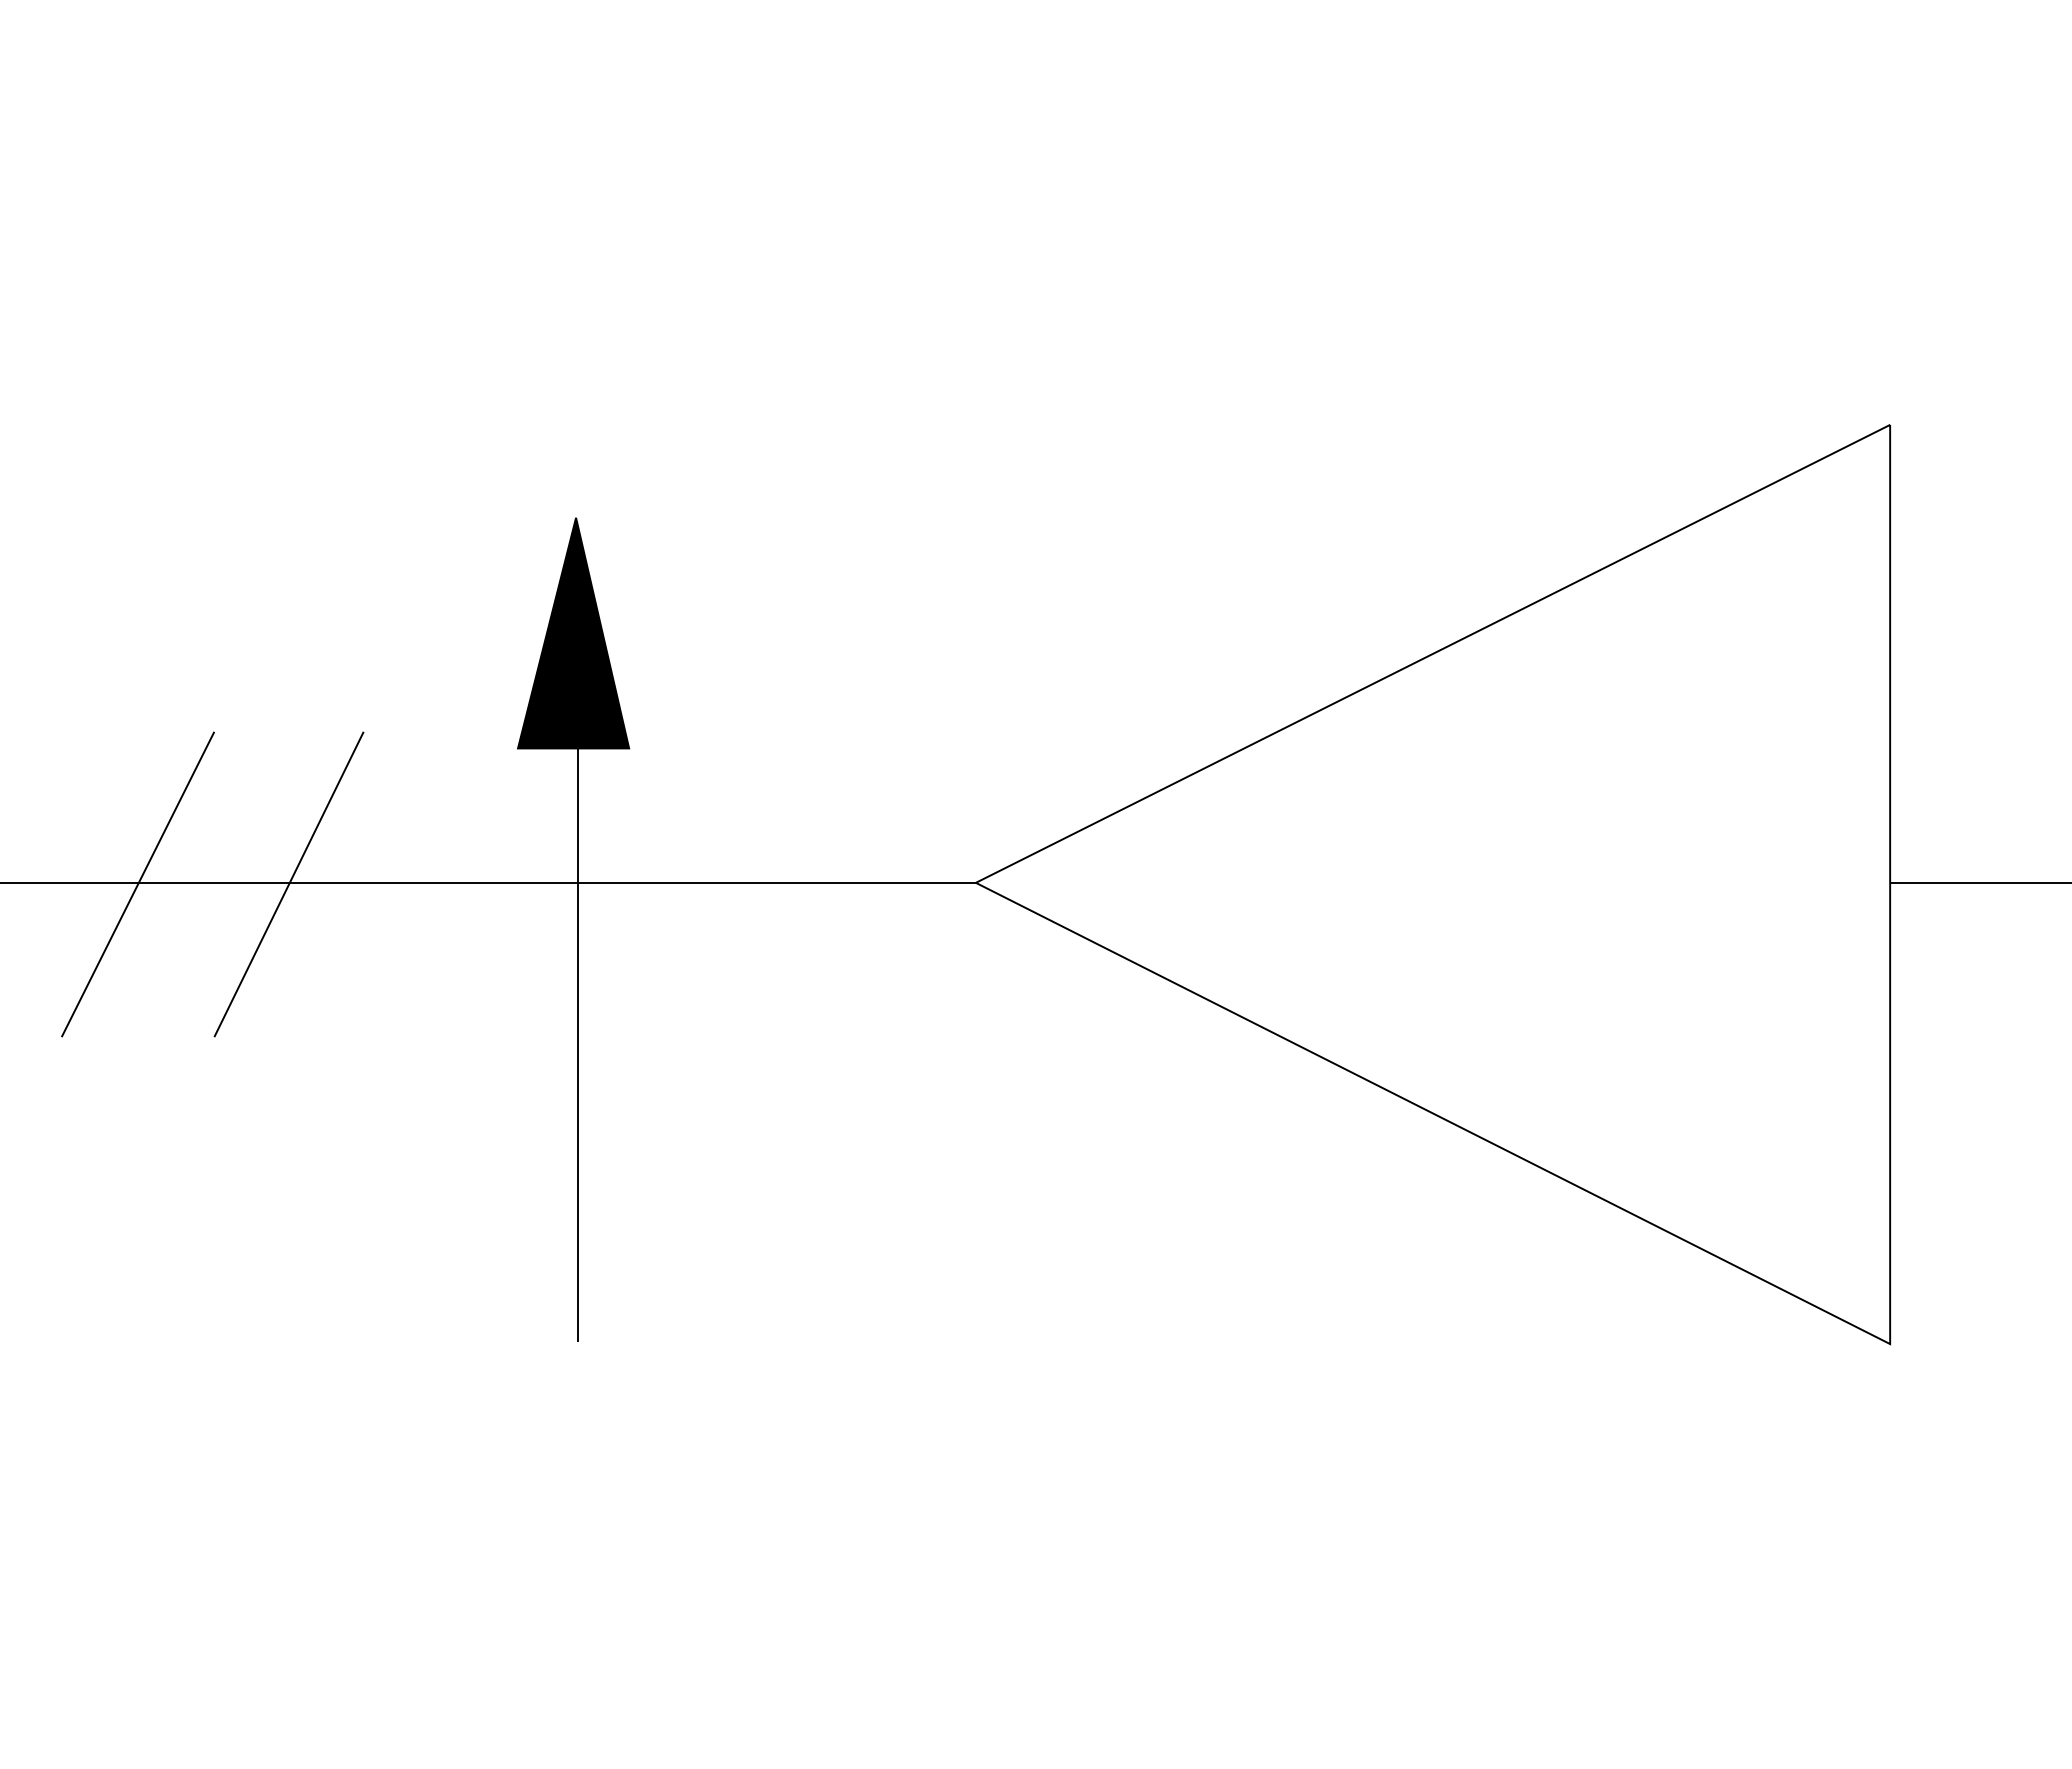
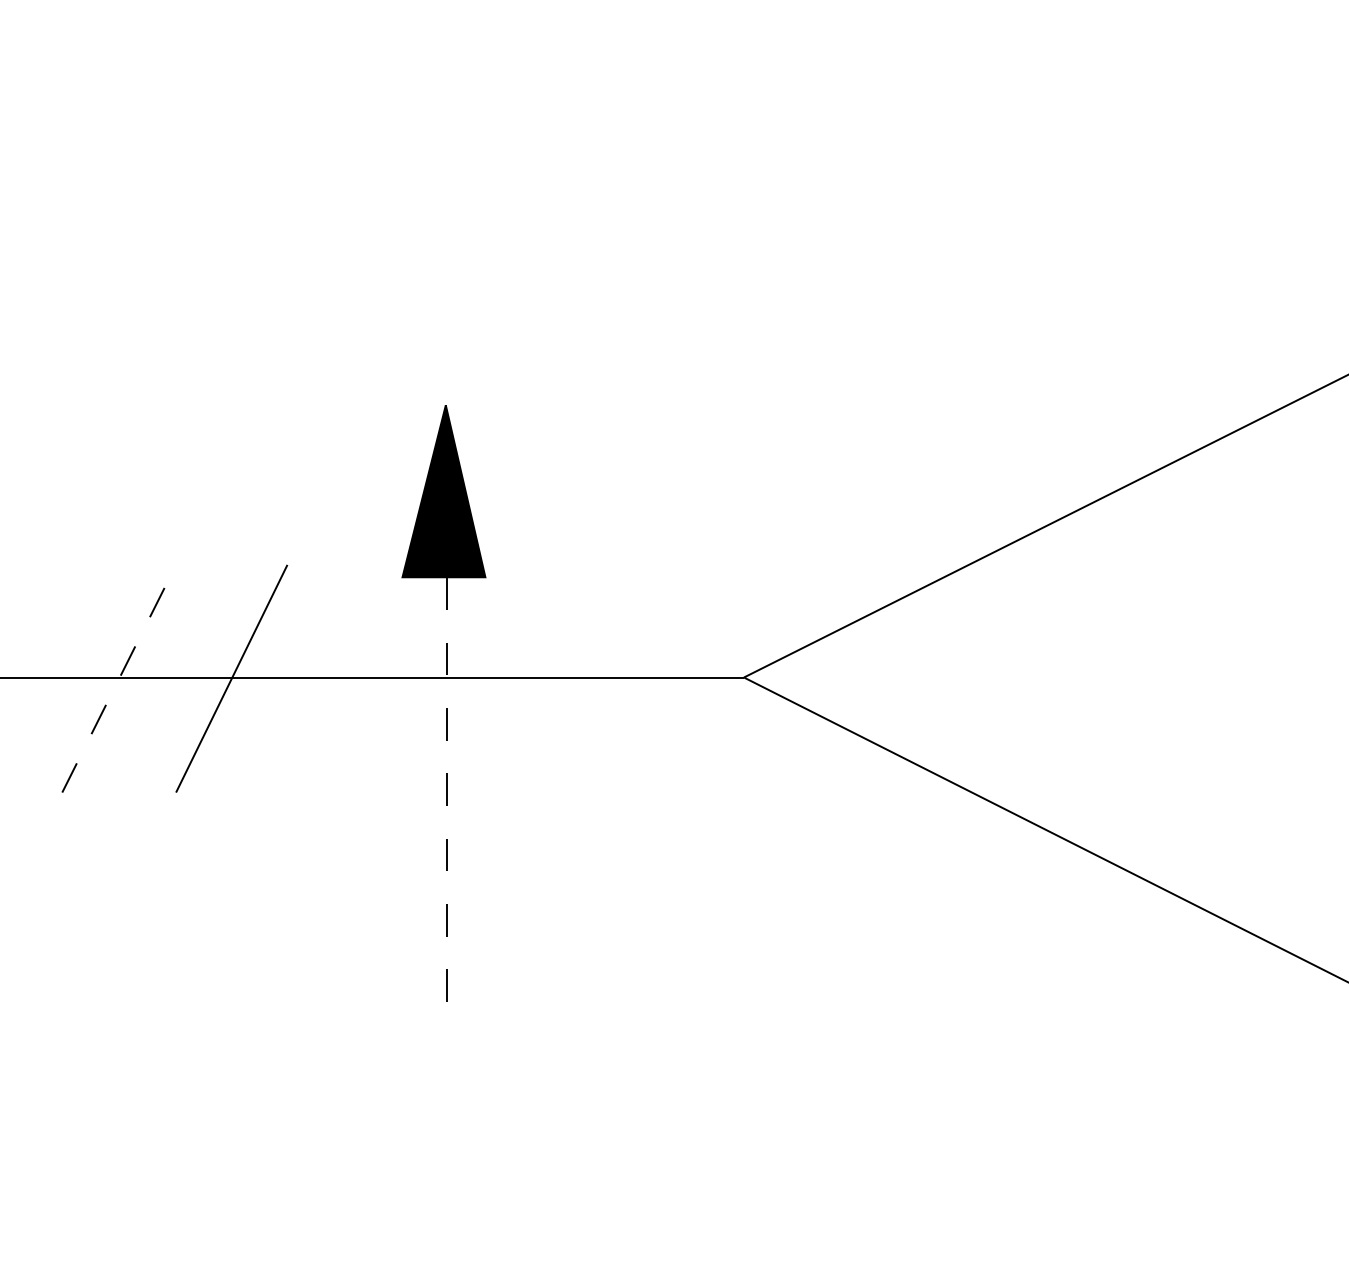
line: (138, 884) -> (119, 678), solid -> dashed
line: (577, 1045) -> (446, 798), solid -> dashed

